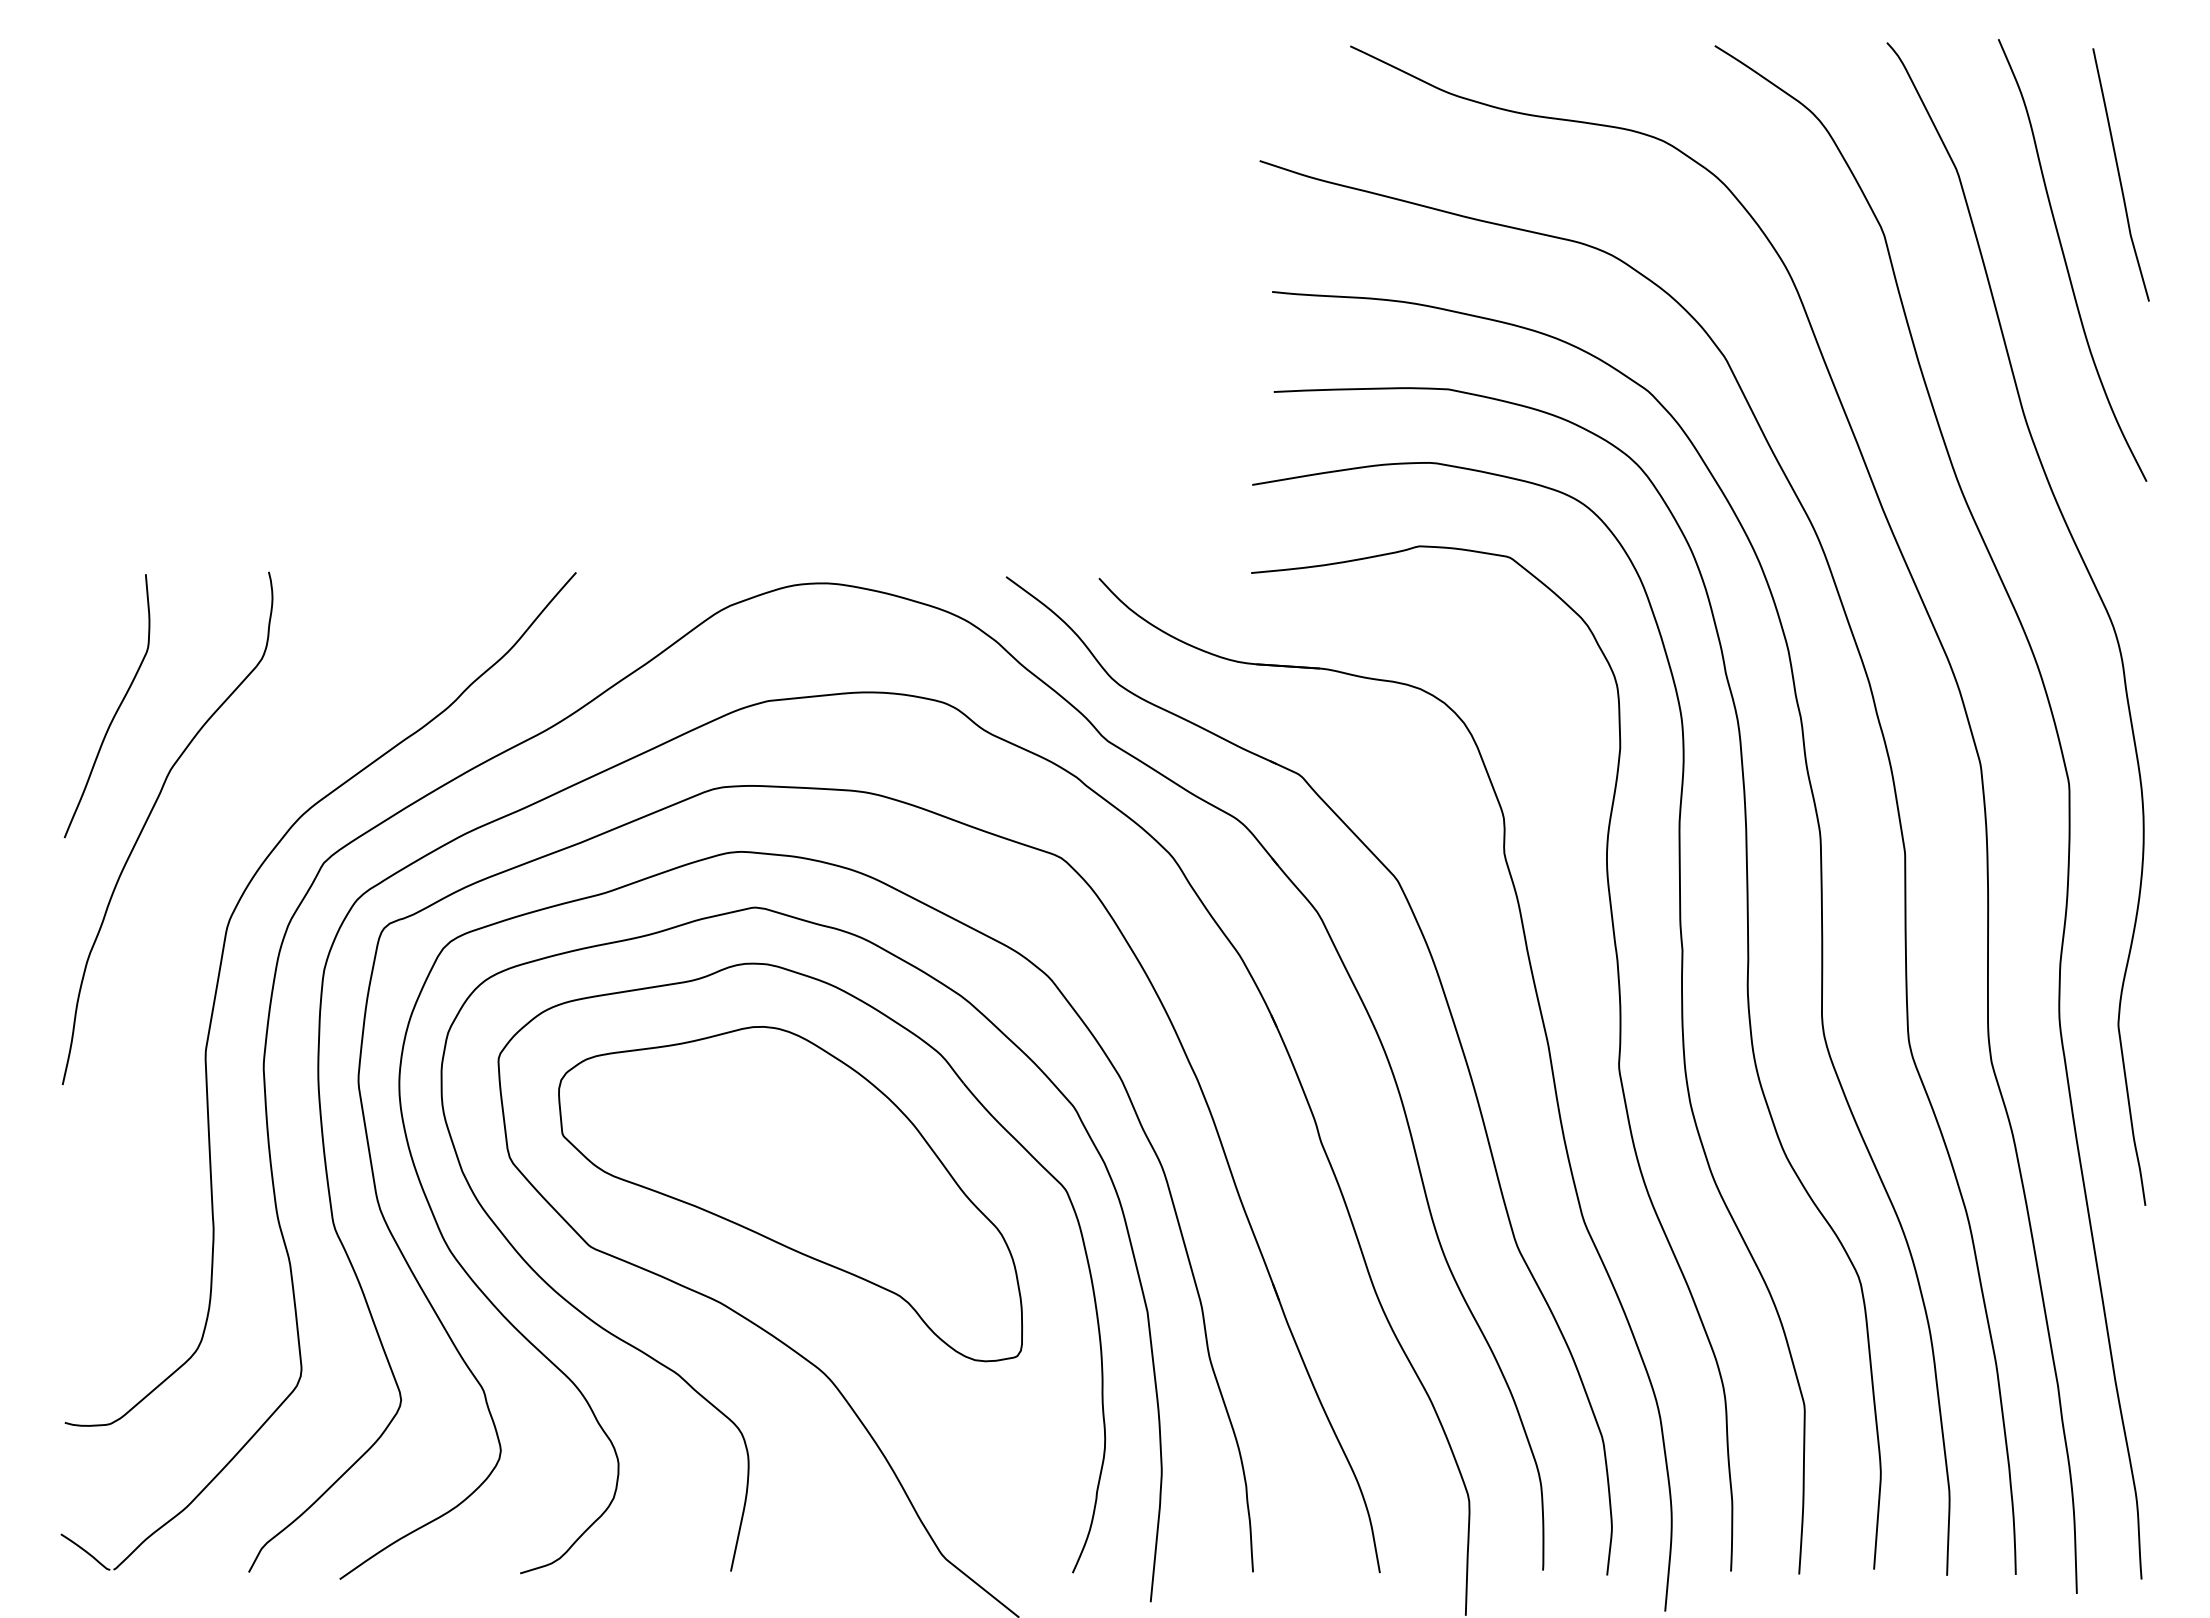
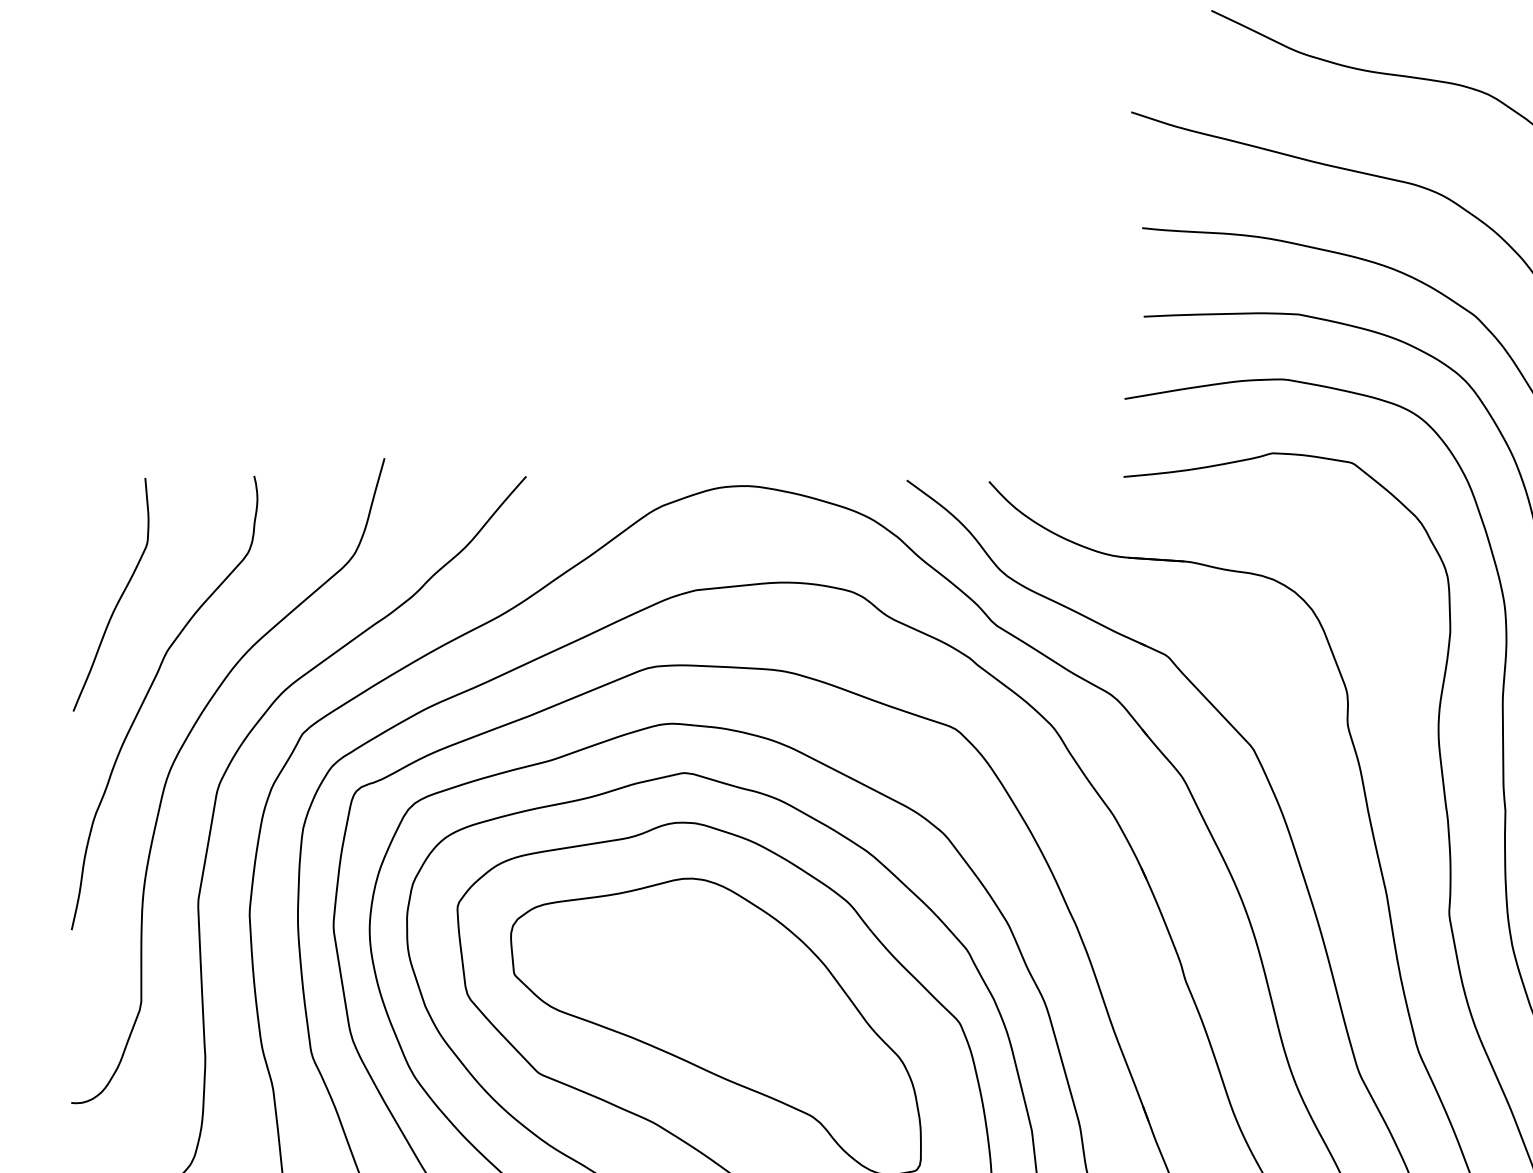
curve: (185, 883) -> (180, 751), added

